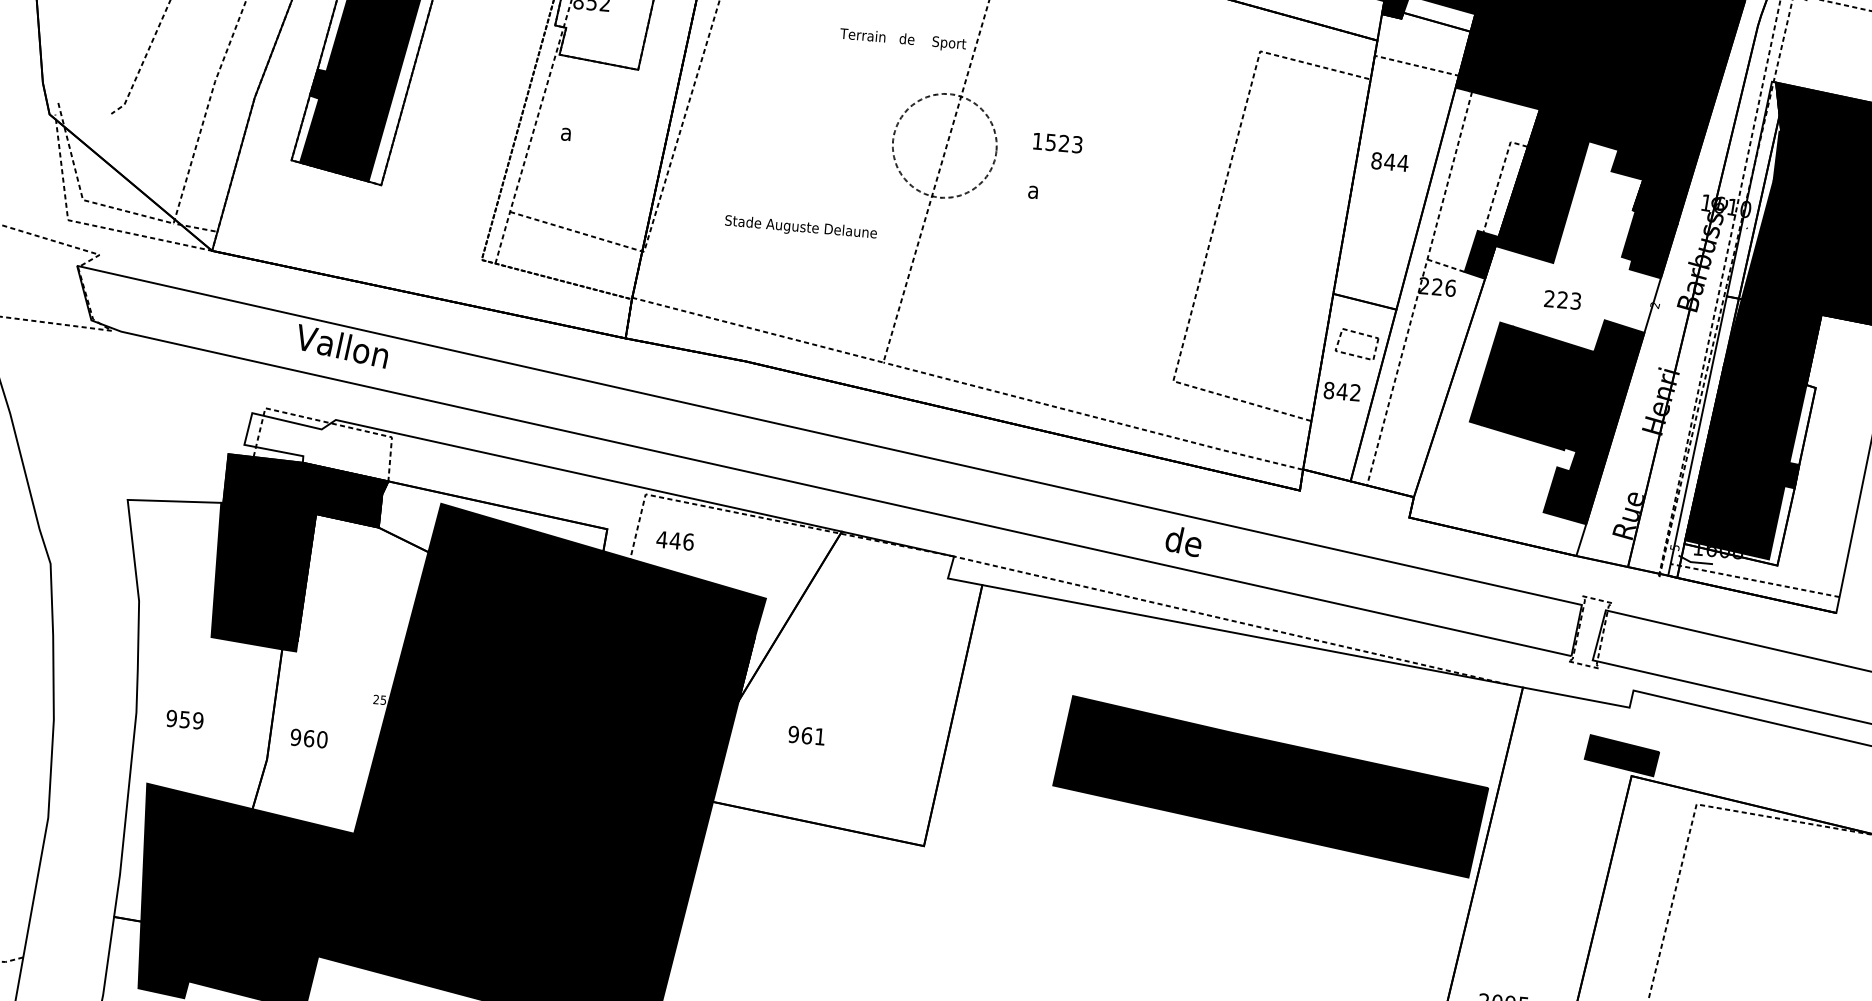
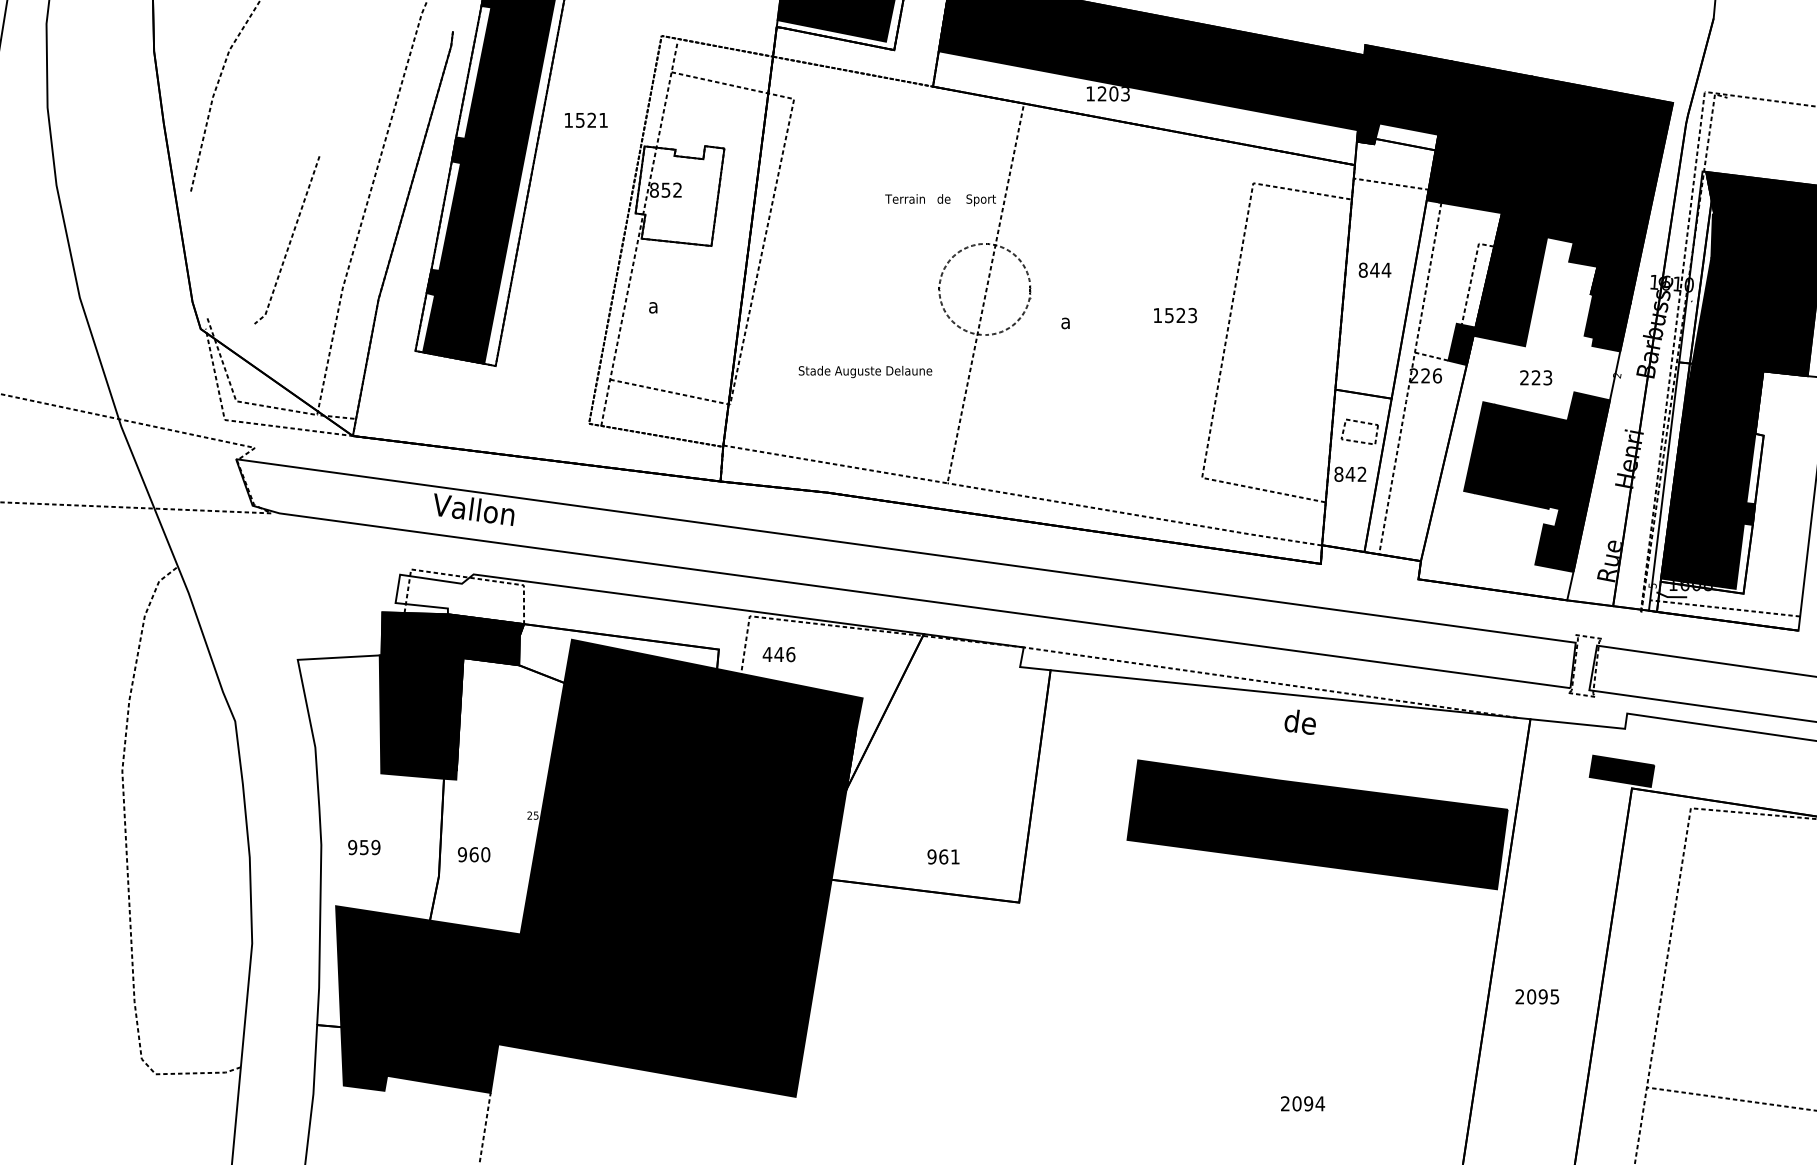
text: (1057, 143) -> (1175, 315), moved
text: (1182, 540) -> (1299, 721), moved
text: (806, 735) -> (943, 856), moved

